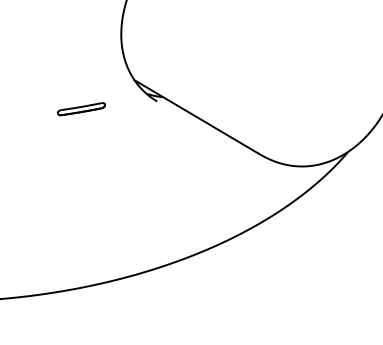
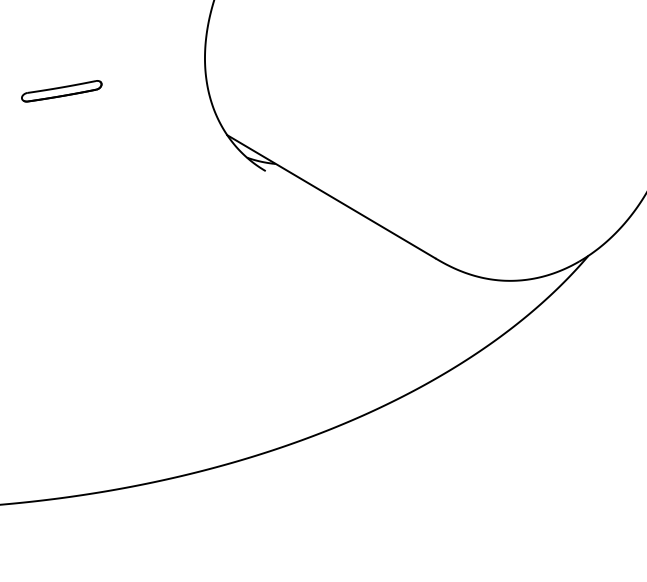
part: (81, 109) -> (61, 91), moved

